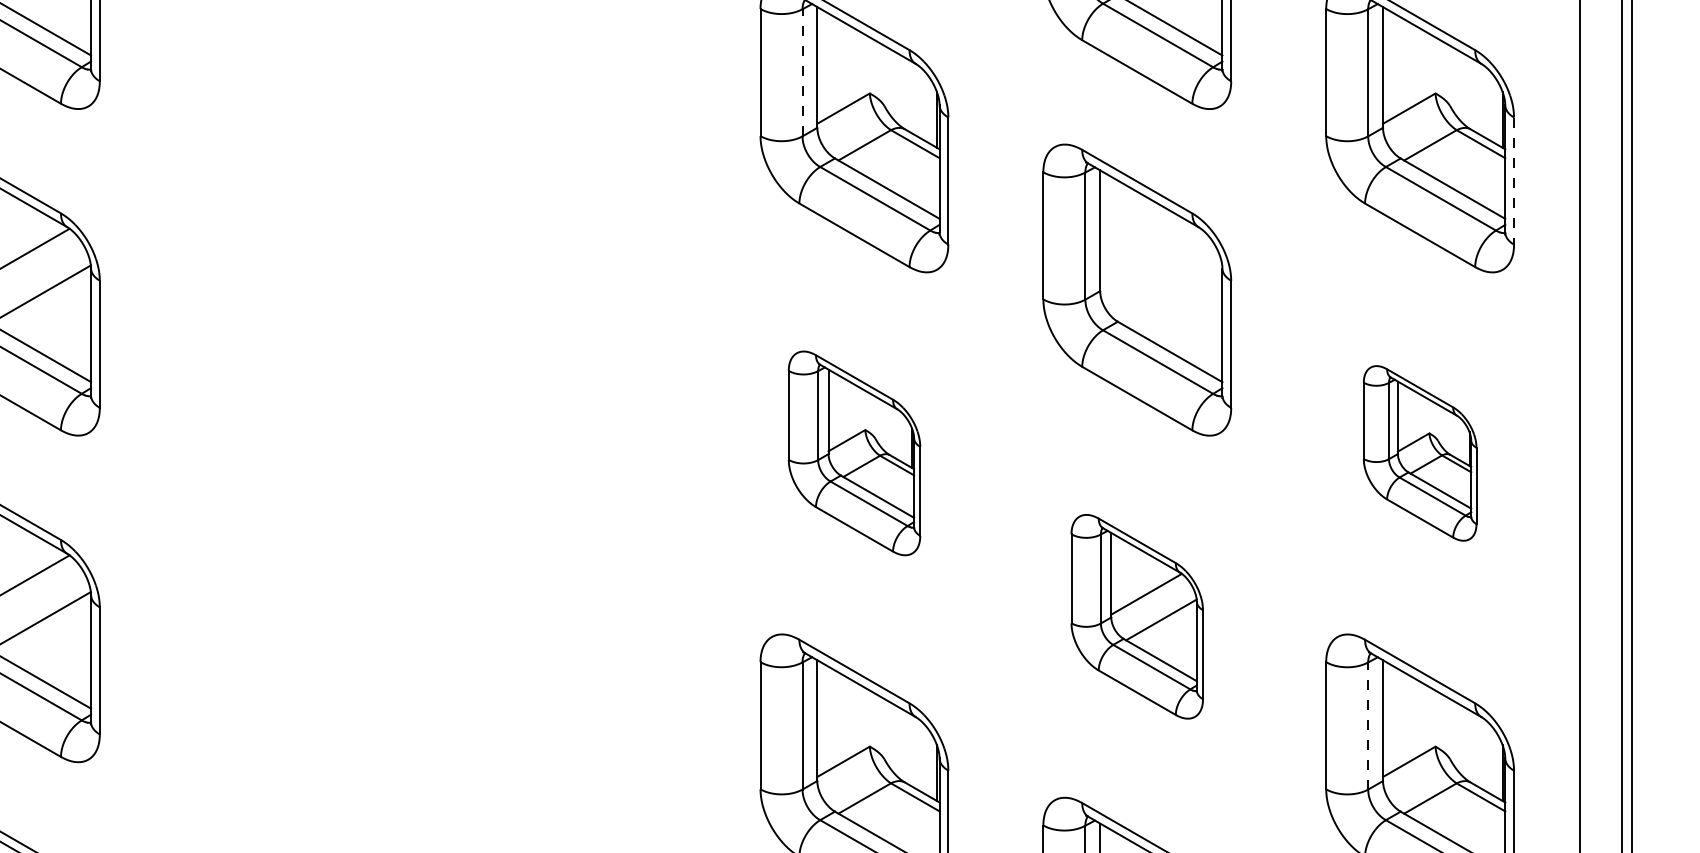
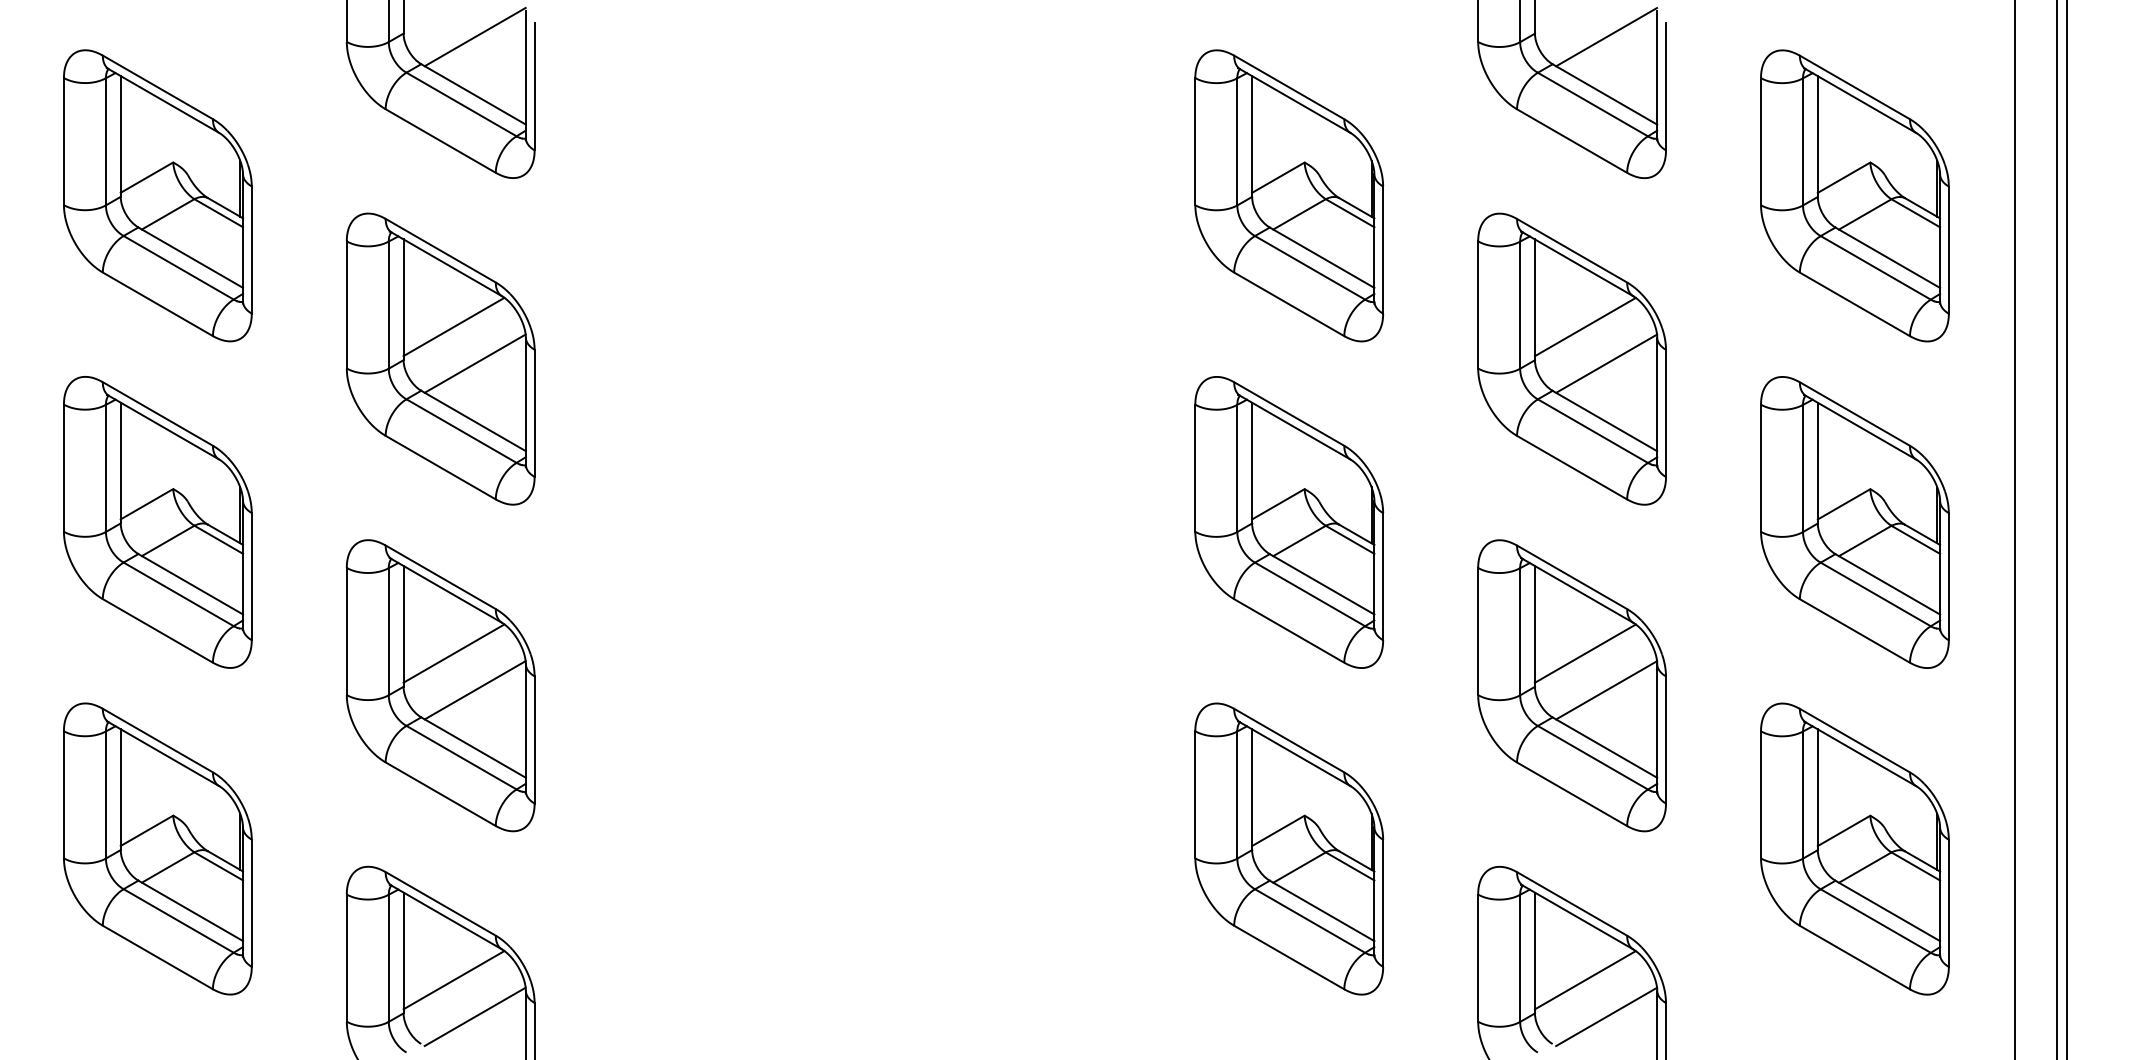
line: (802, 72) -> (1237, 141), dashed -> solid
line: (1513, 181) -> (1948, 250), dashed -> solid
line: (1149, 257) -> (1584, 326), added
line: (1171, 294) -> (1606, 363), added
part: (854, 453) -> (1289, 522), size x1.43
part: (1419, 453) -> (1854, 522), size x1.67
part: (1136, 616) -> (1571, 685), size x1.43
line: (1368, 726) -> (1803, 795), dashed -> solid

